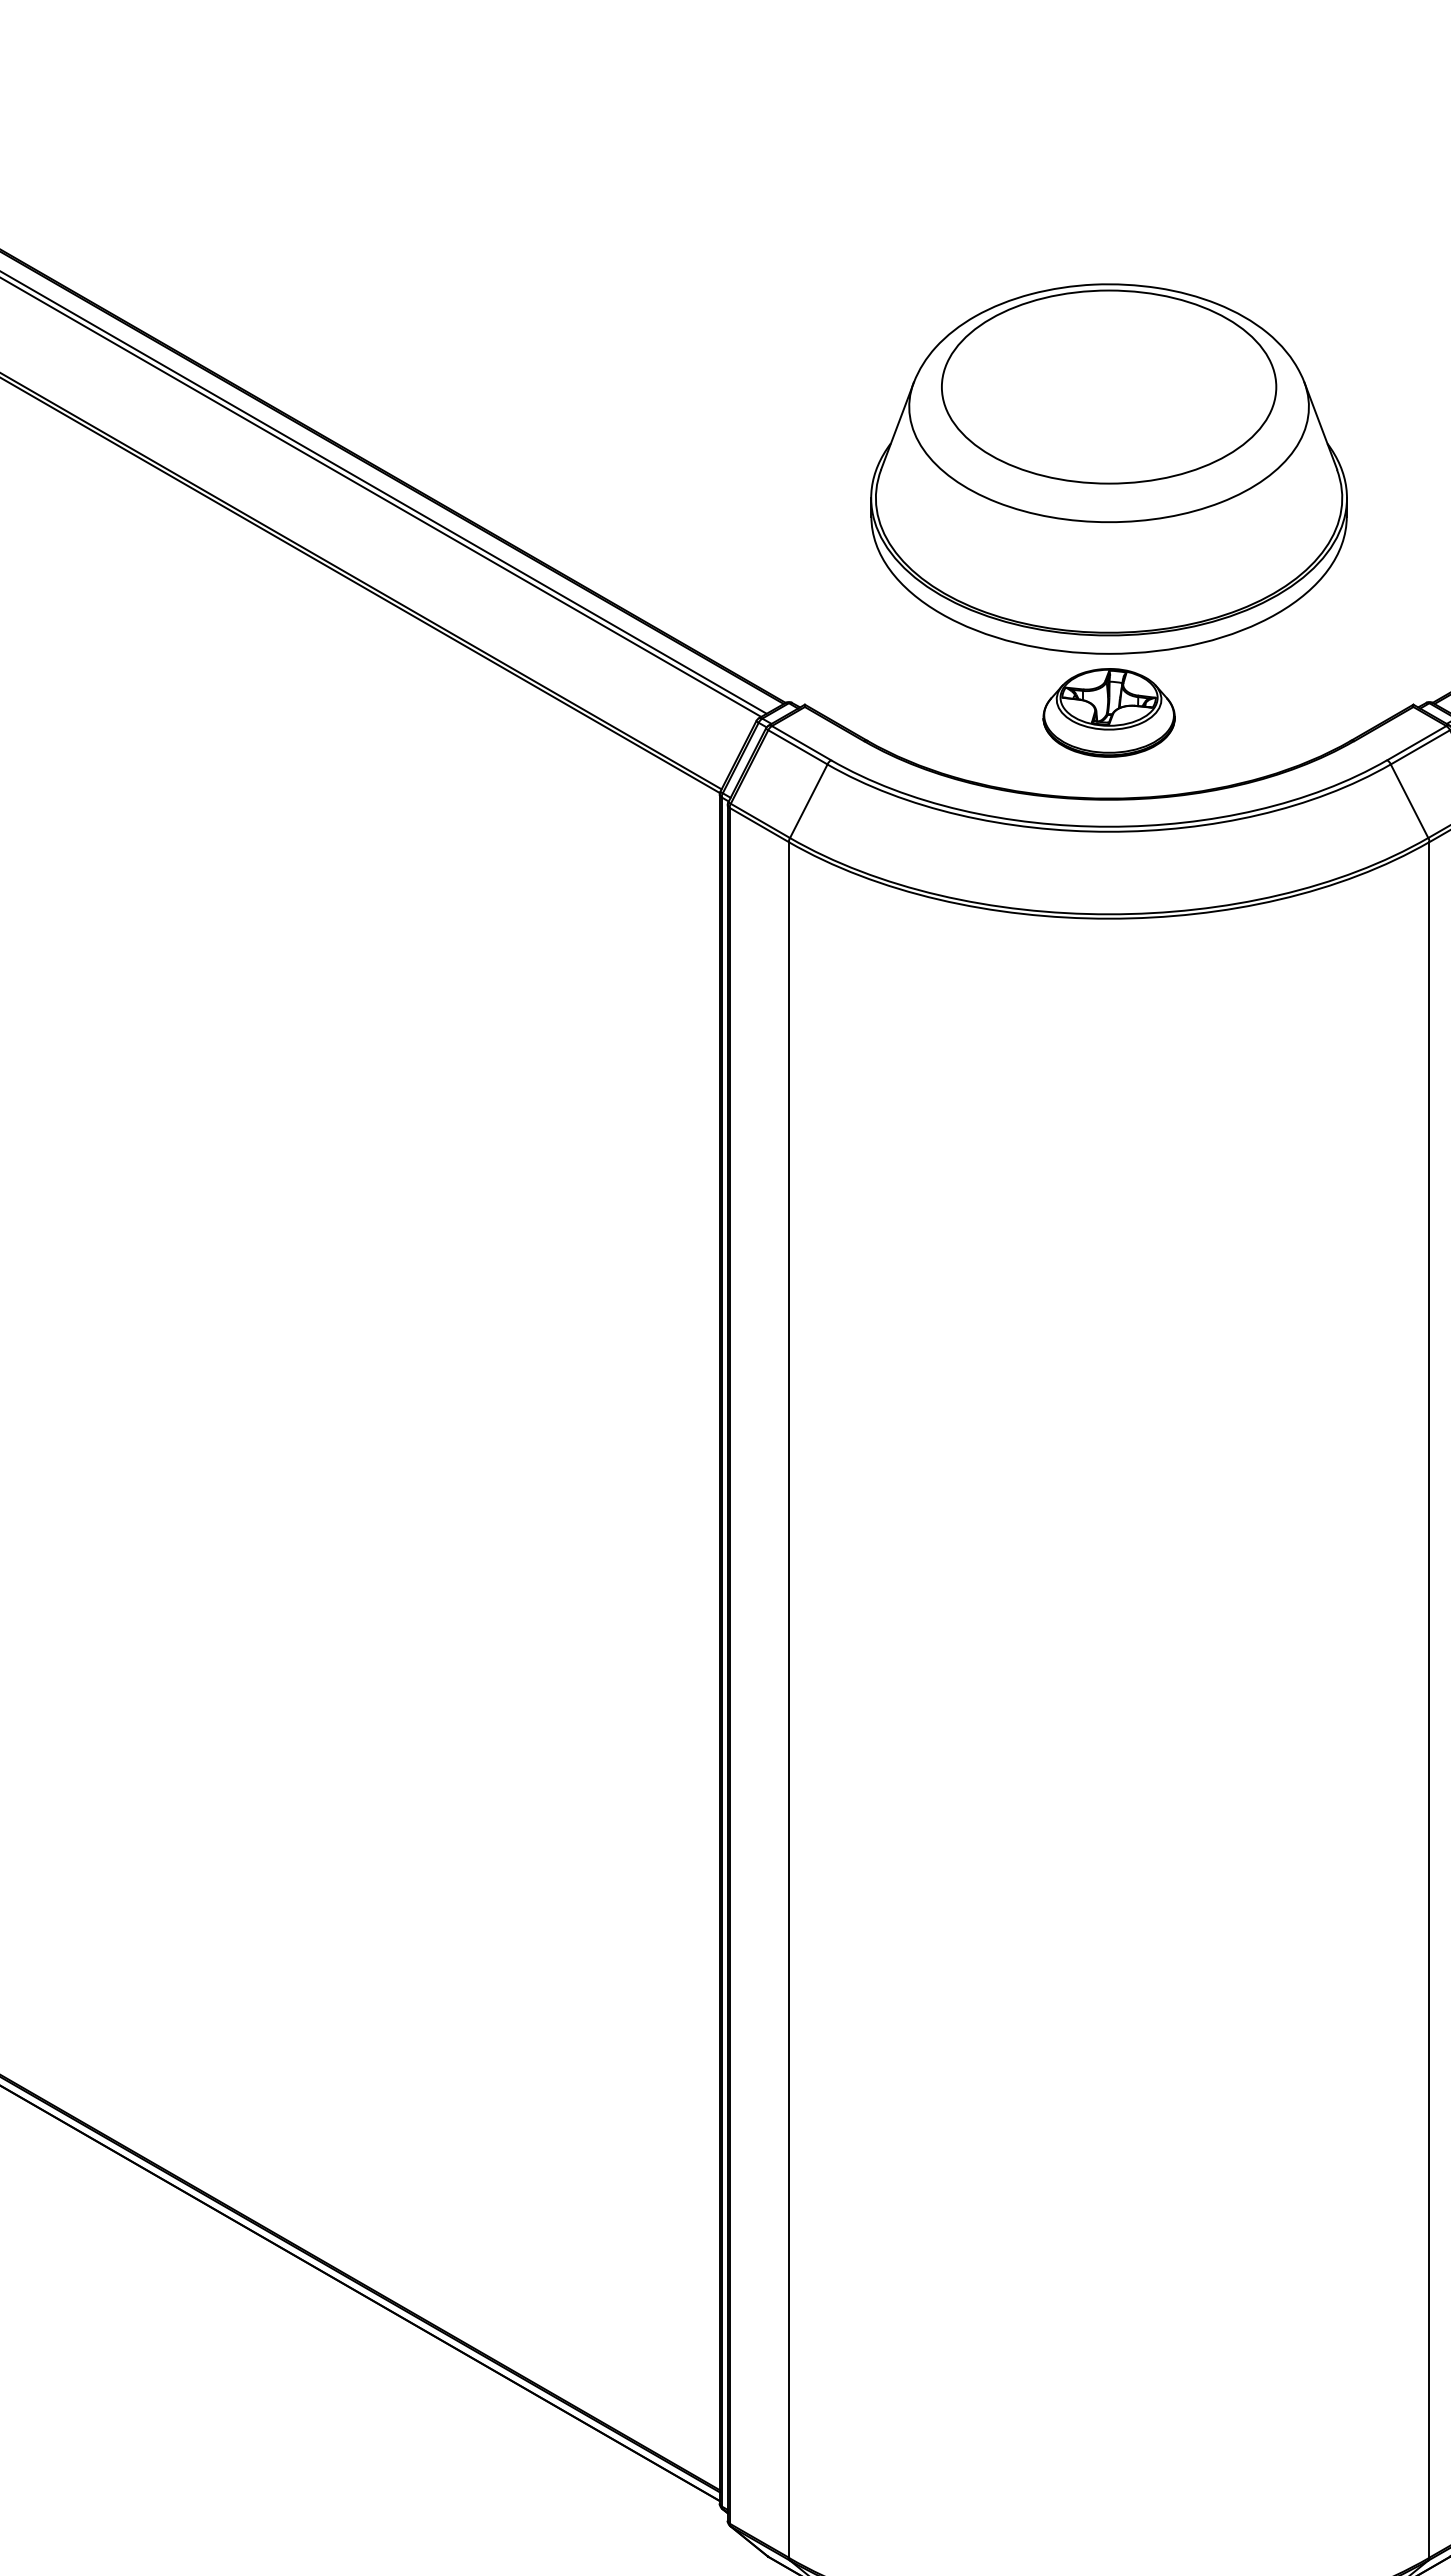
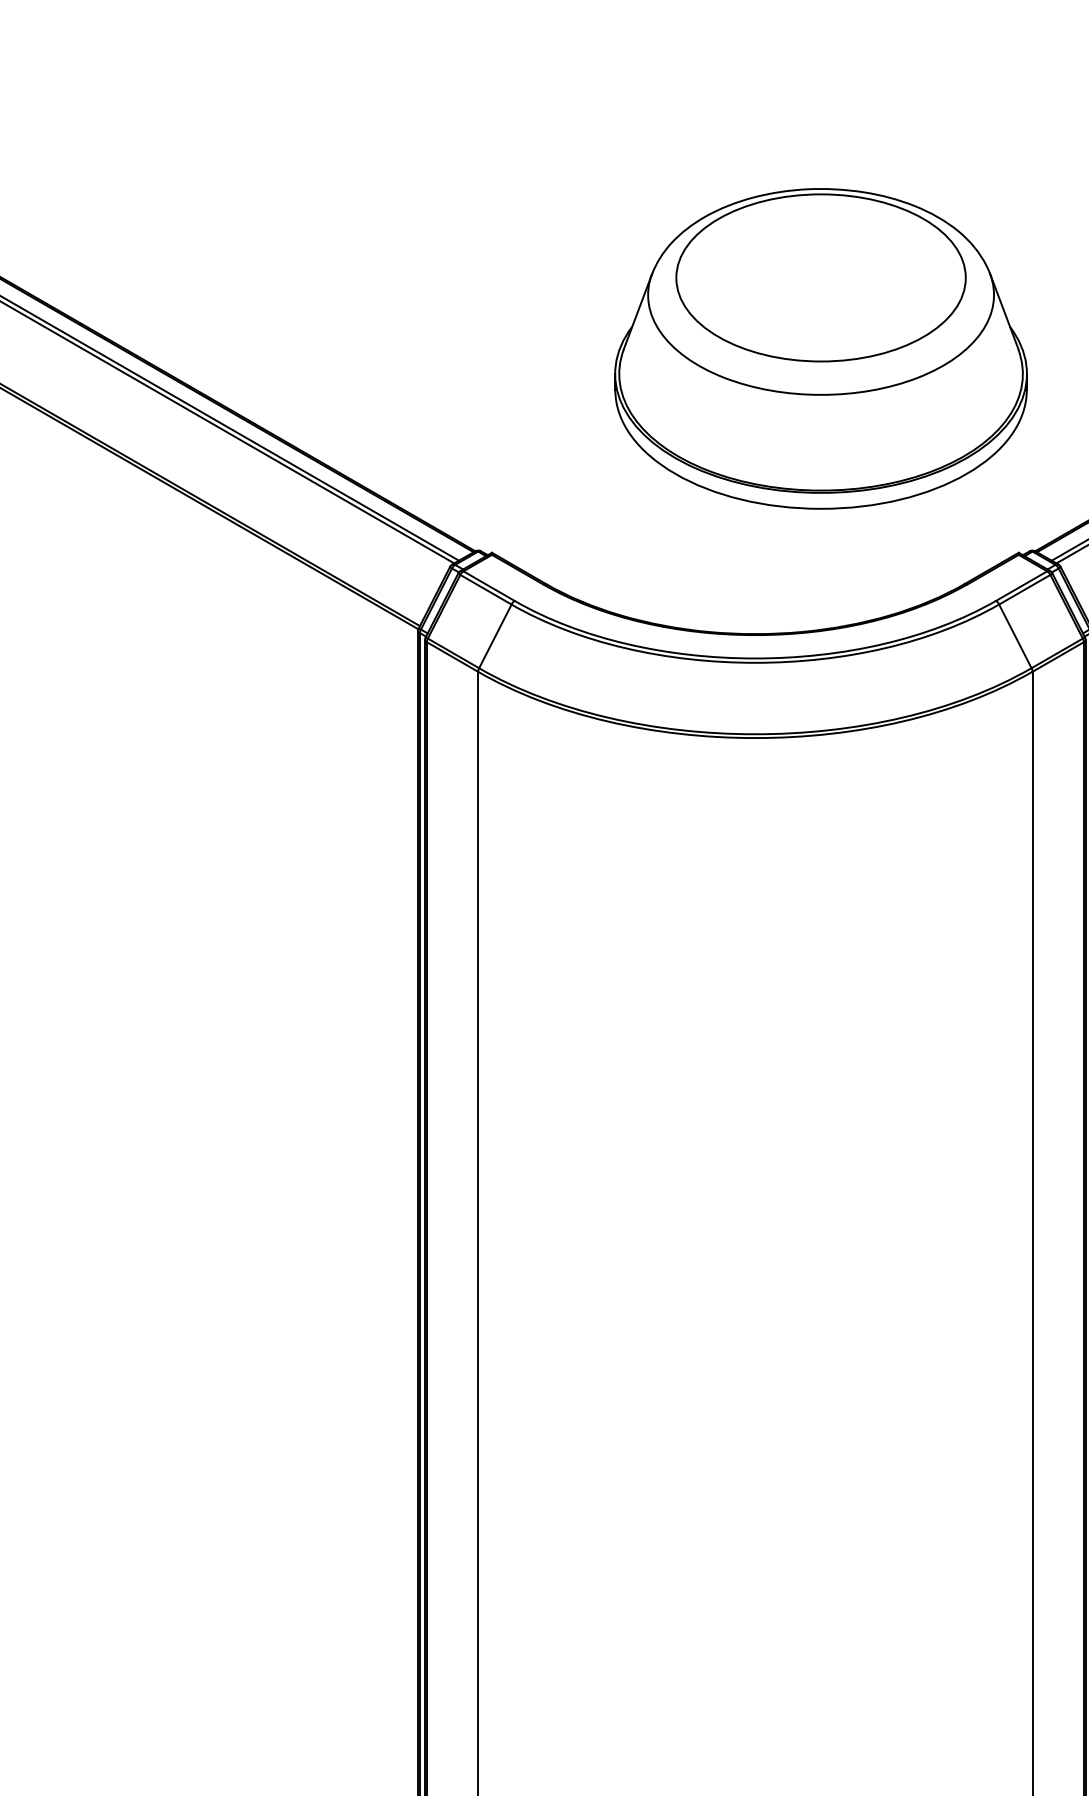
part: (1108, 468) -> (820, 348), moved
part: (1108, 712) -> (754, 559), removed

